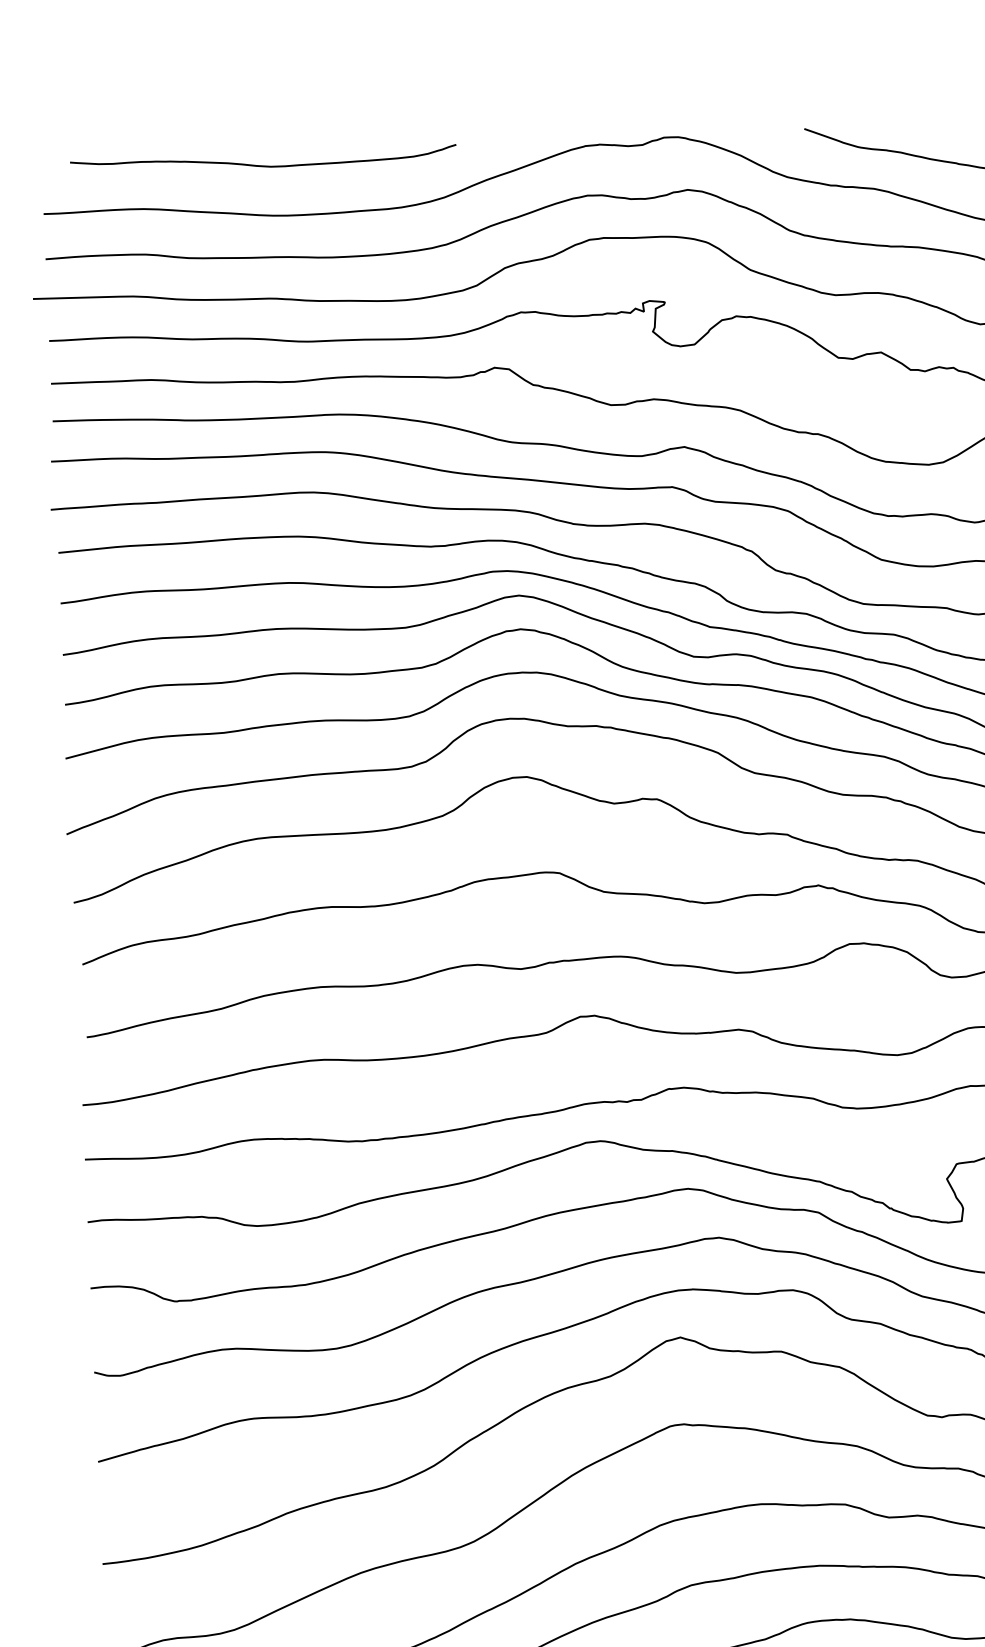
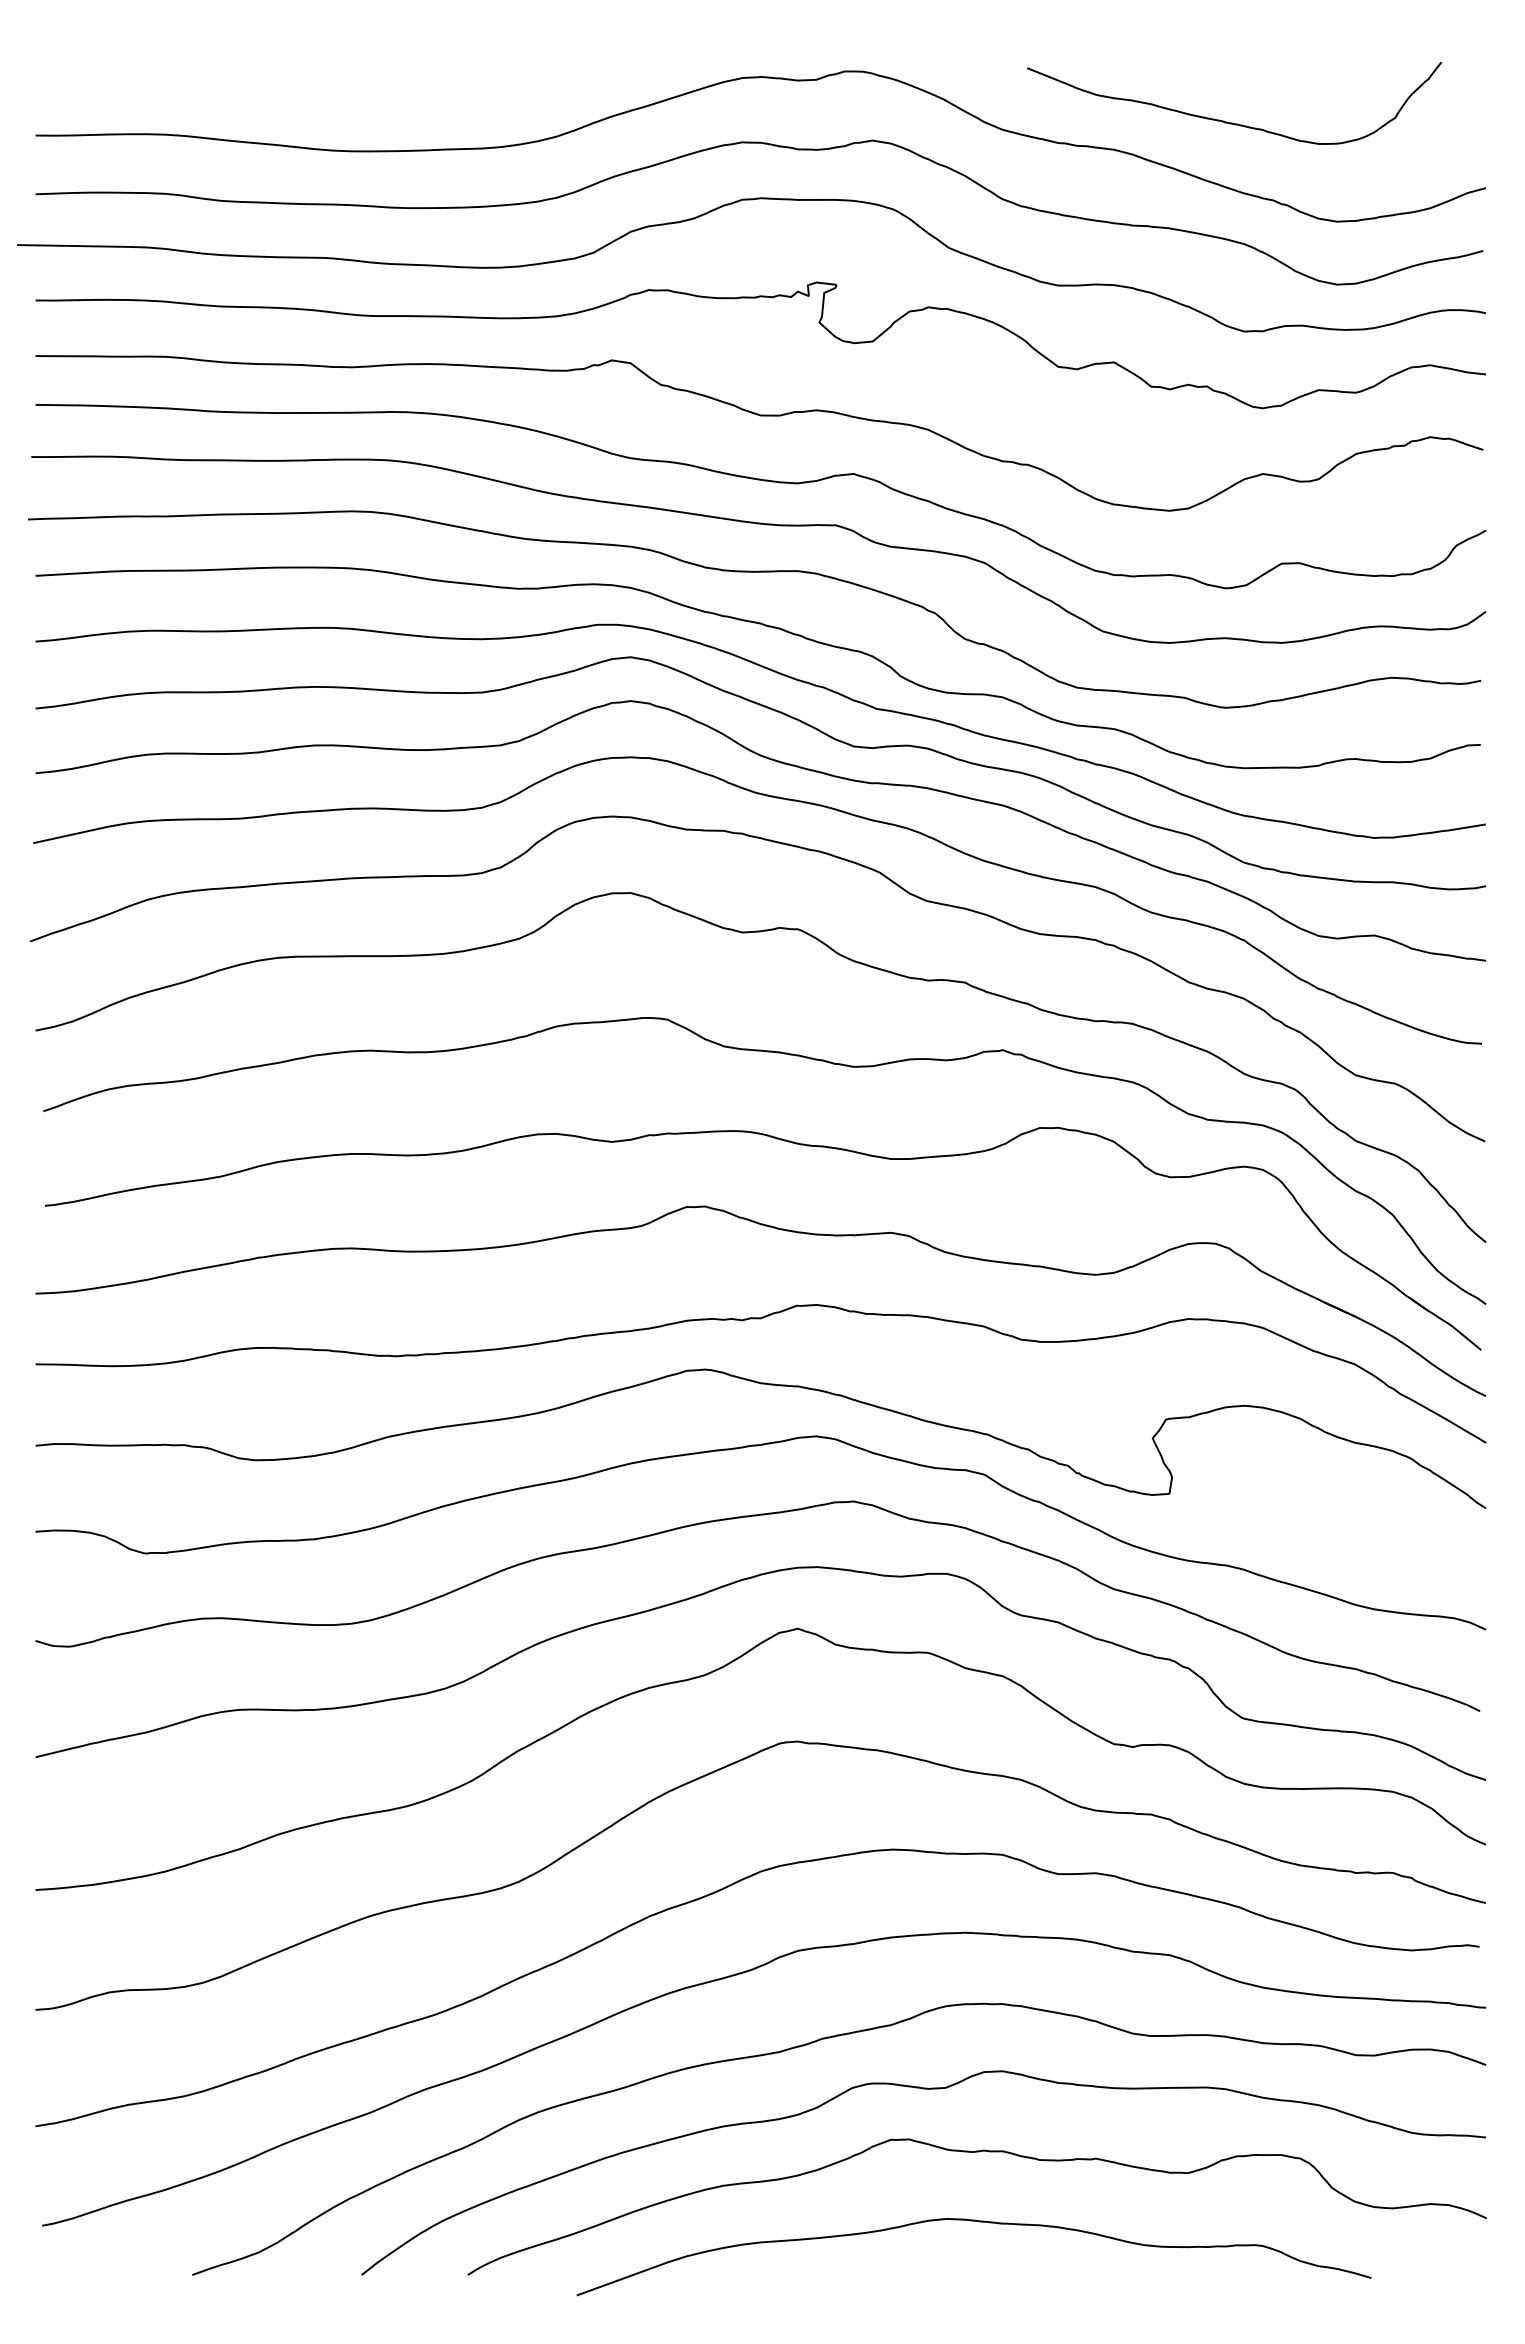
curve: (261, 165) -> (321, 84), removed

